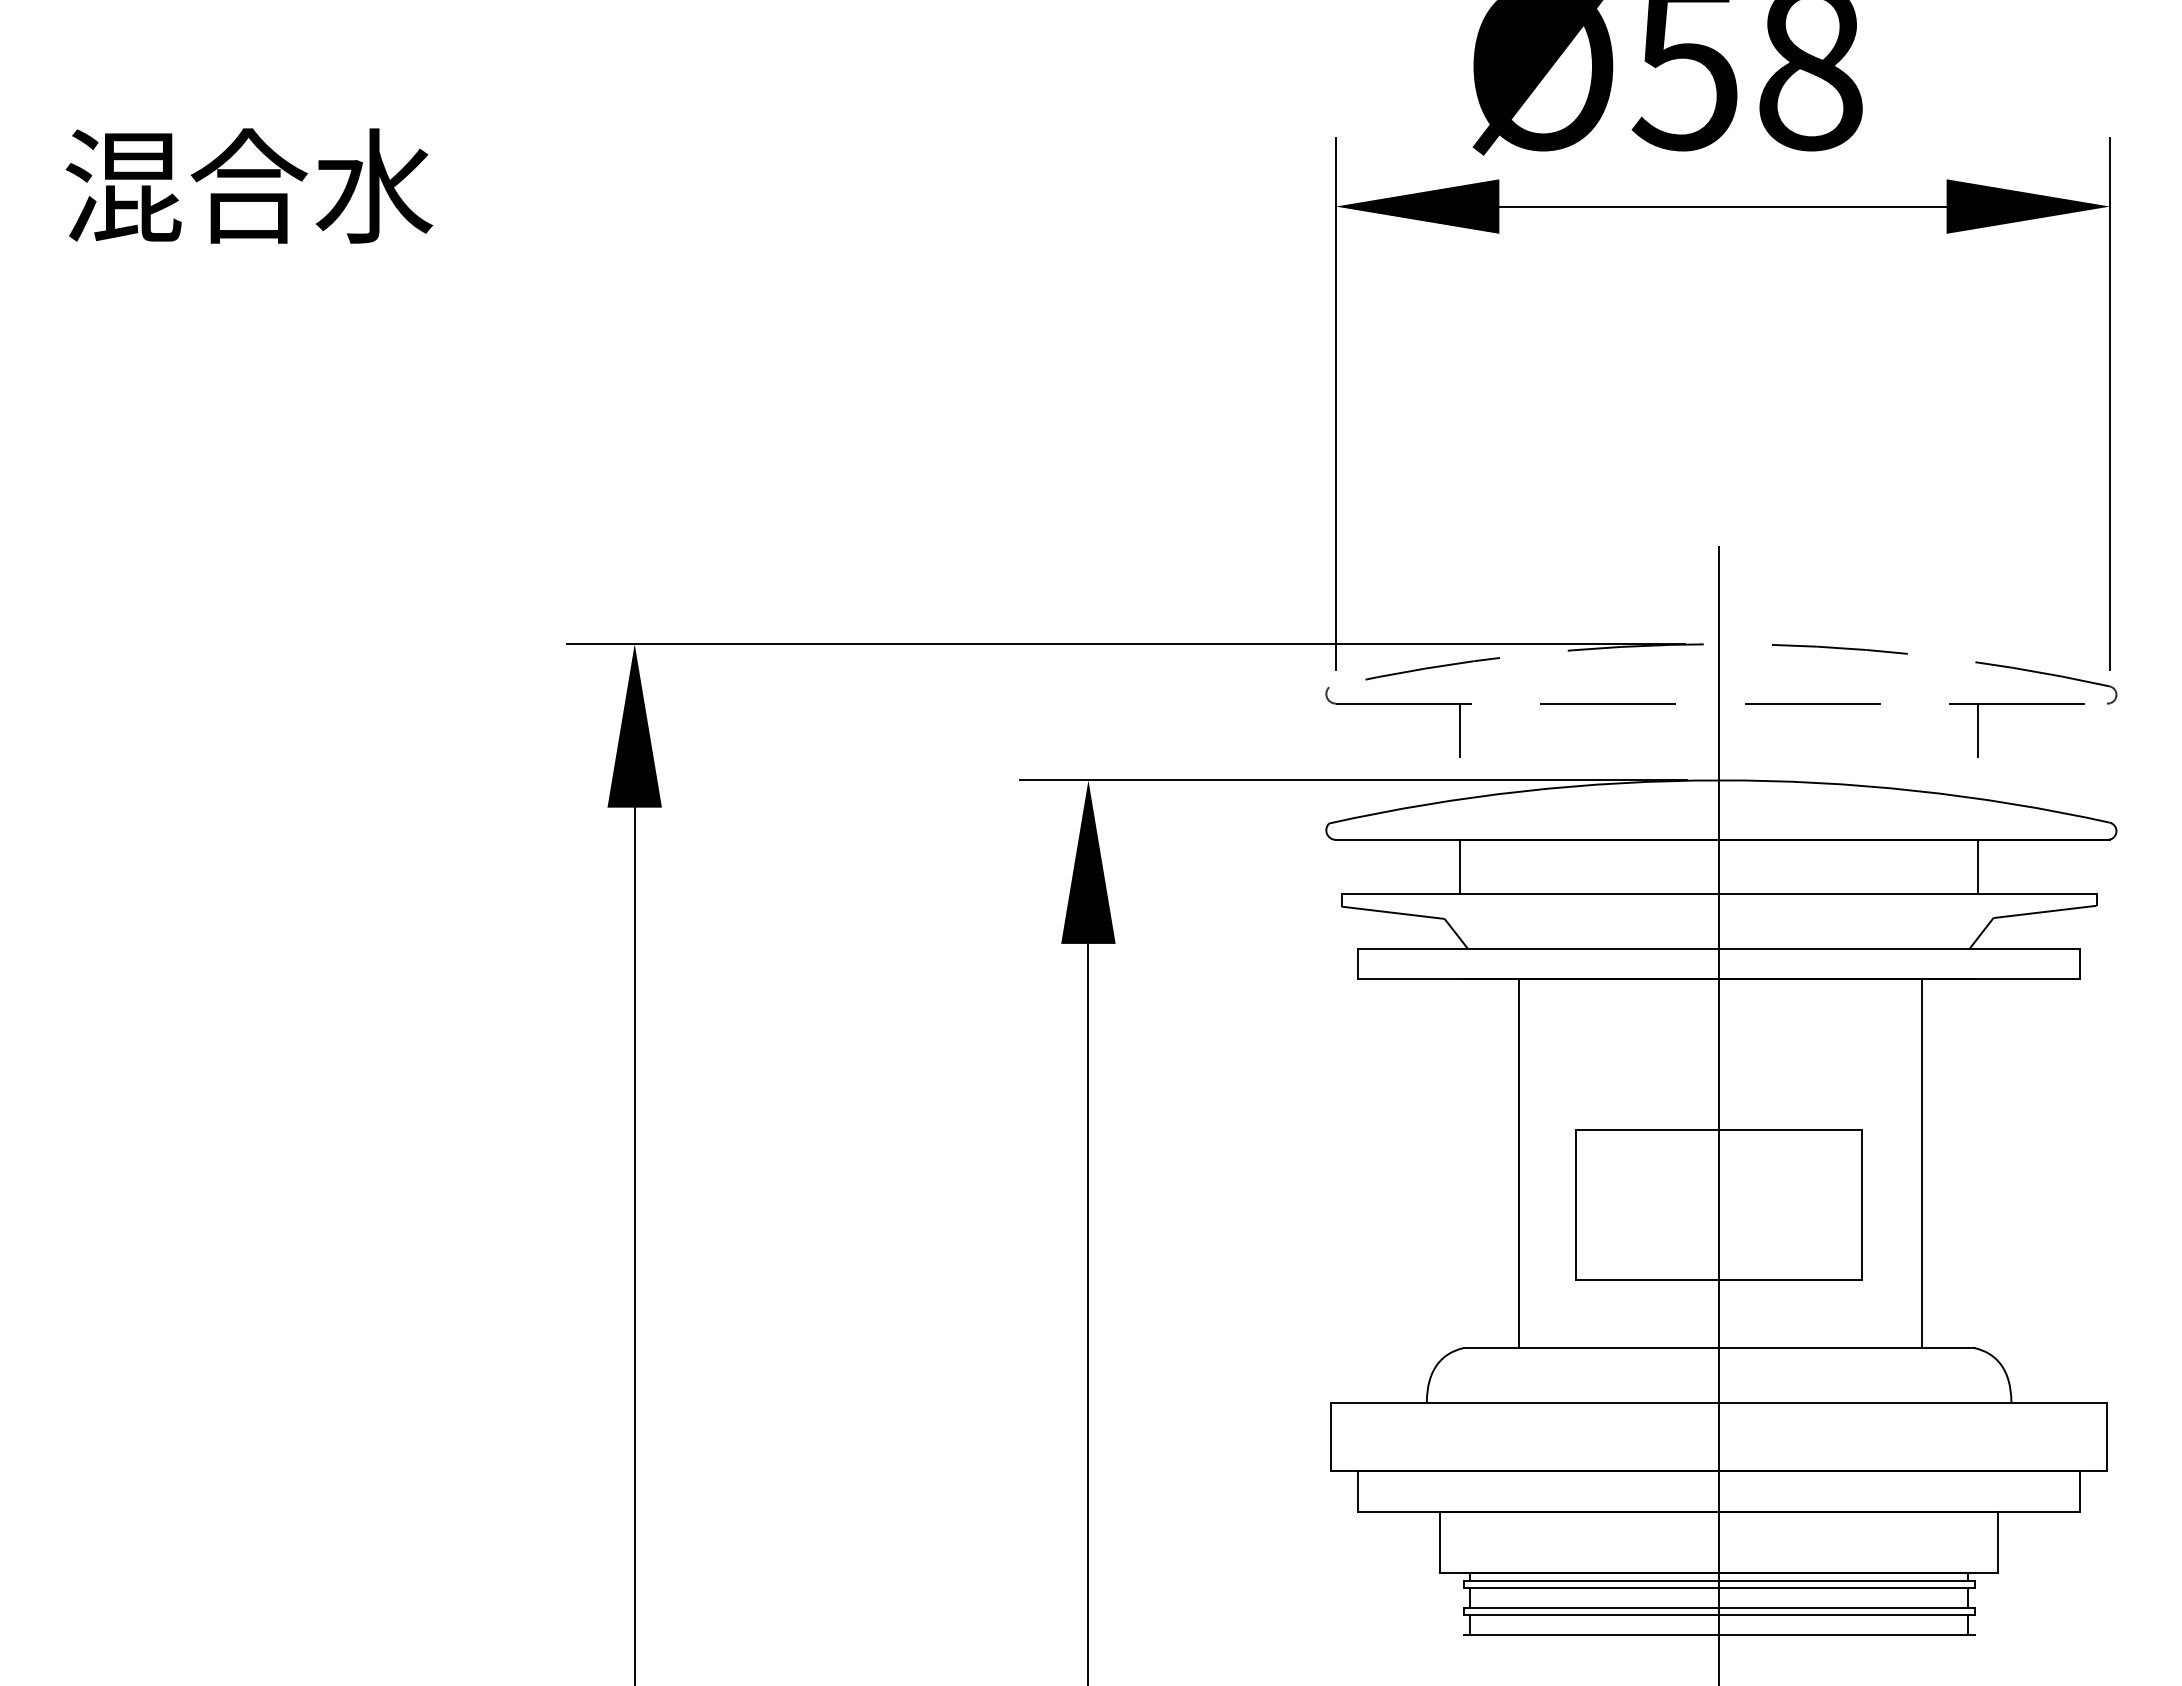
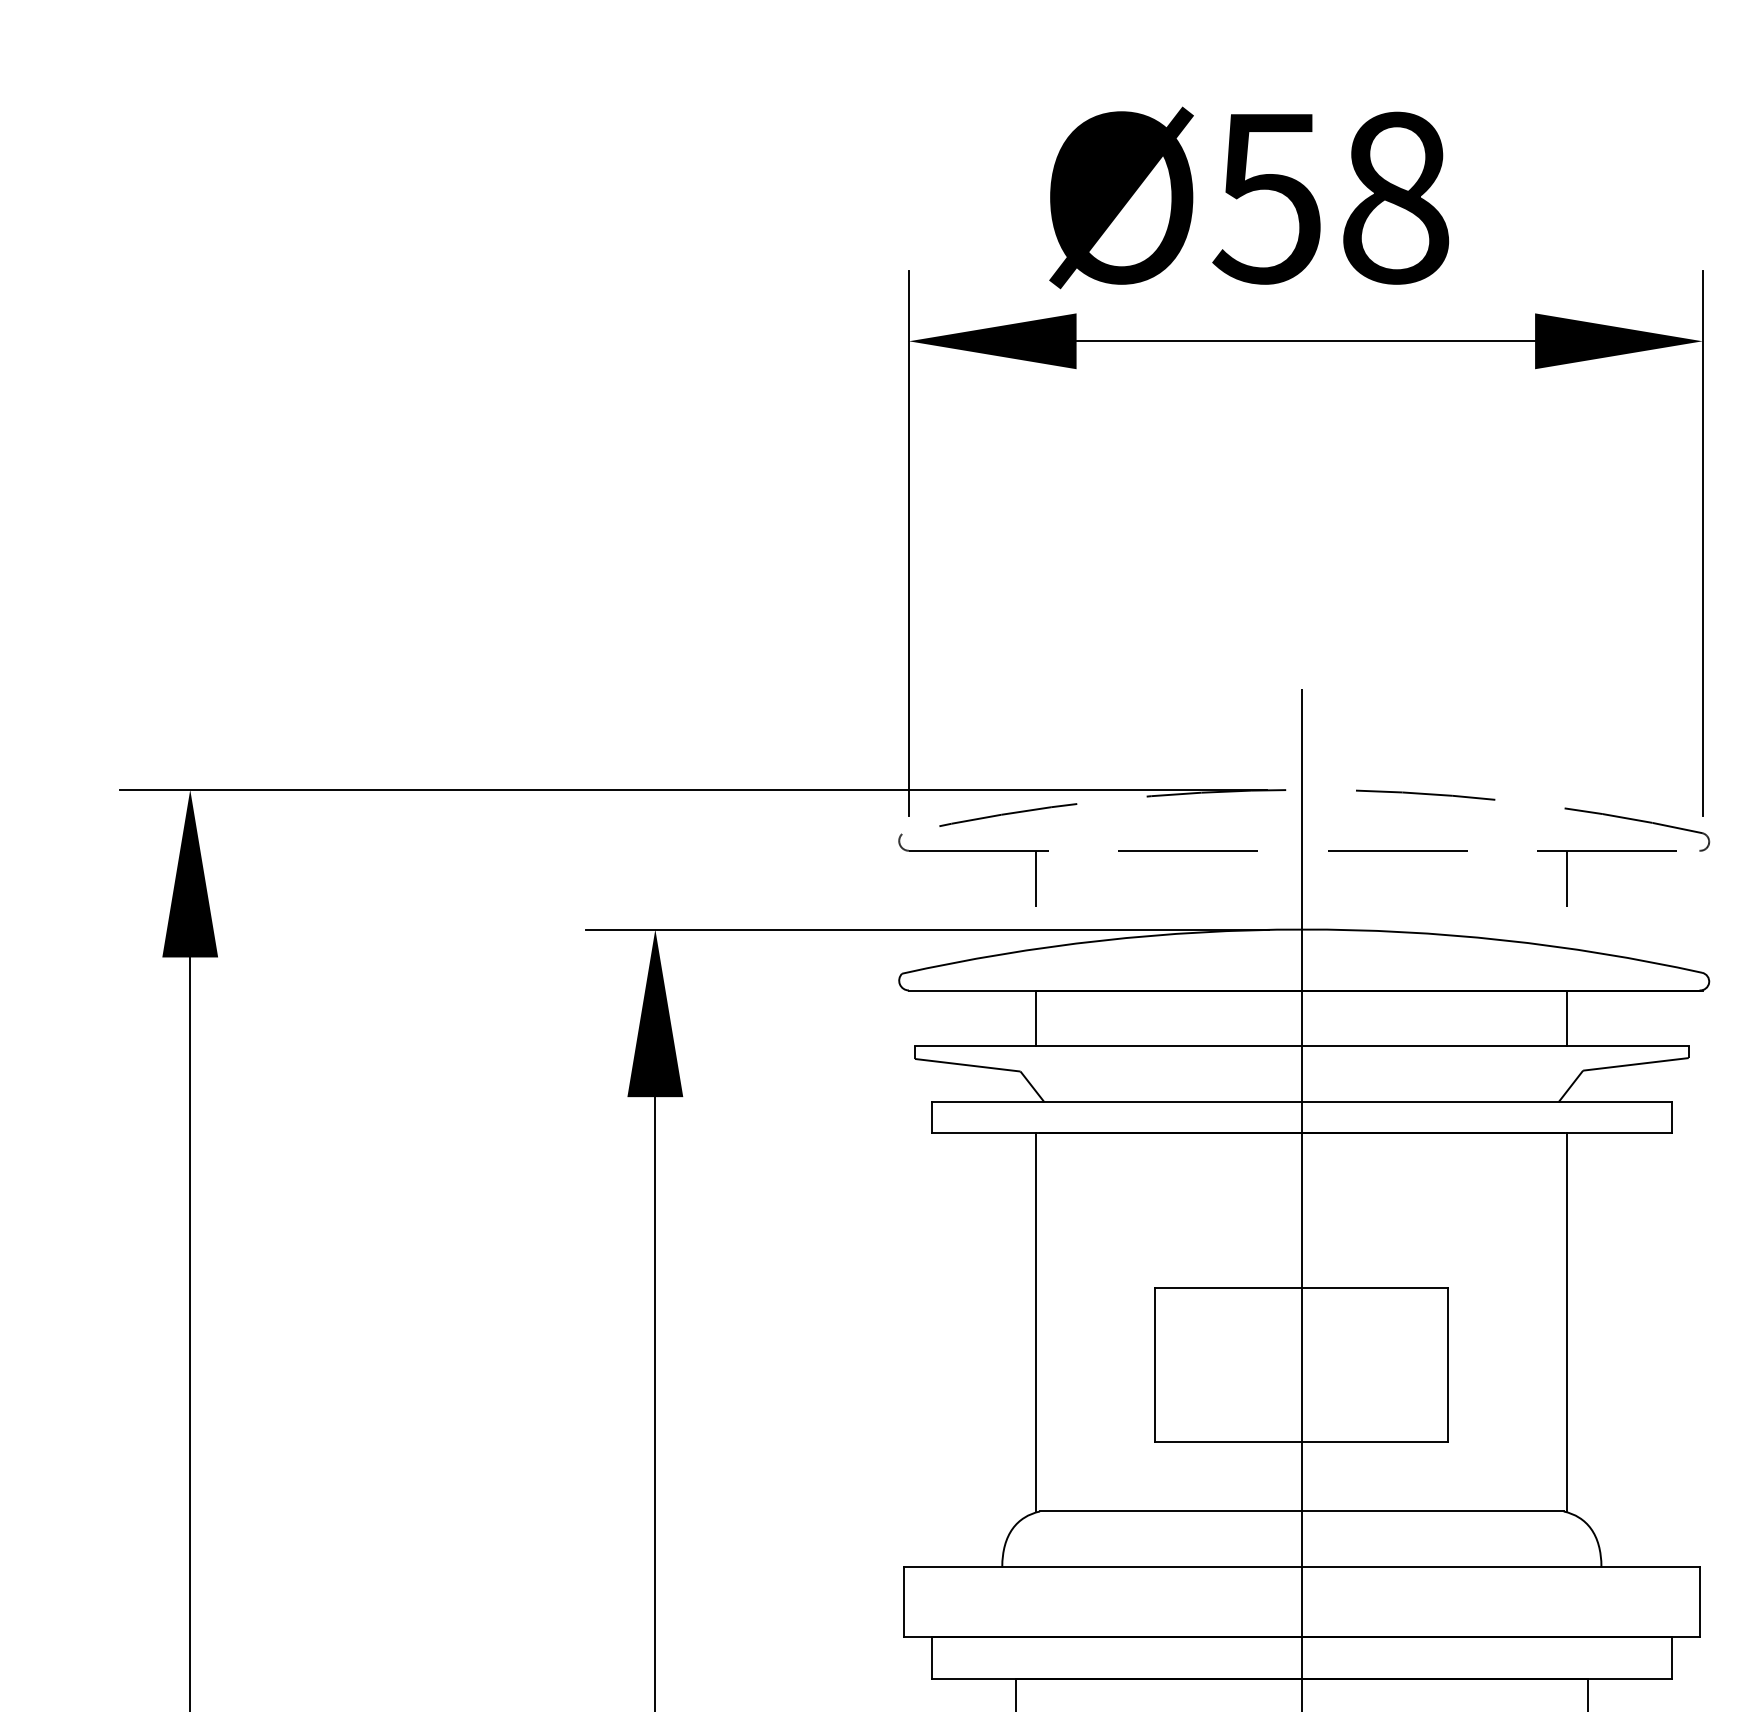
line: (1519, 1163) -> (1036, 1322), moved
line: (1921, 1163) -> (1566, 1322), moved

